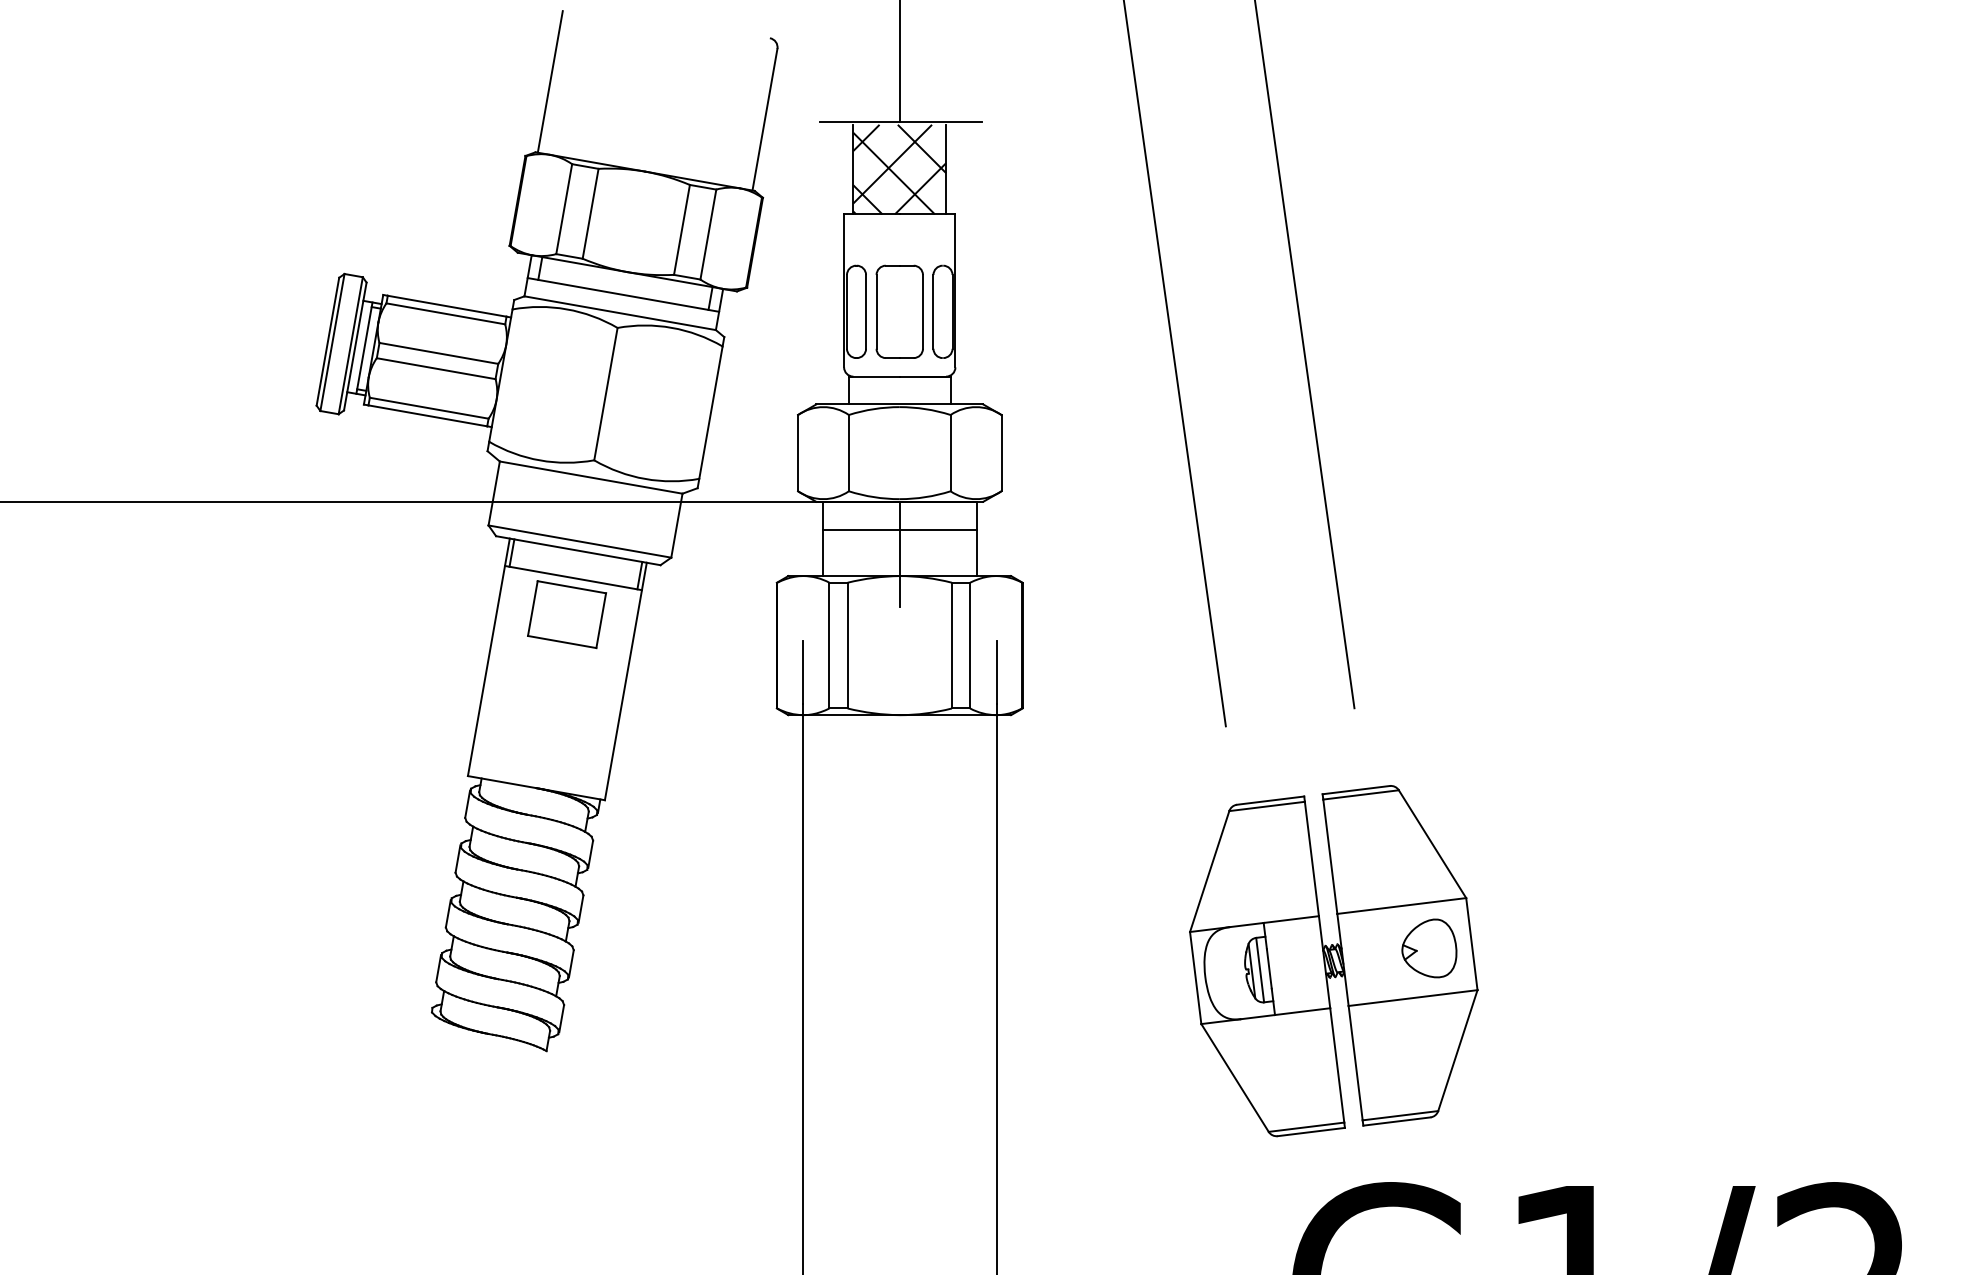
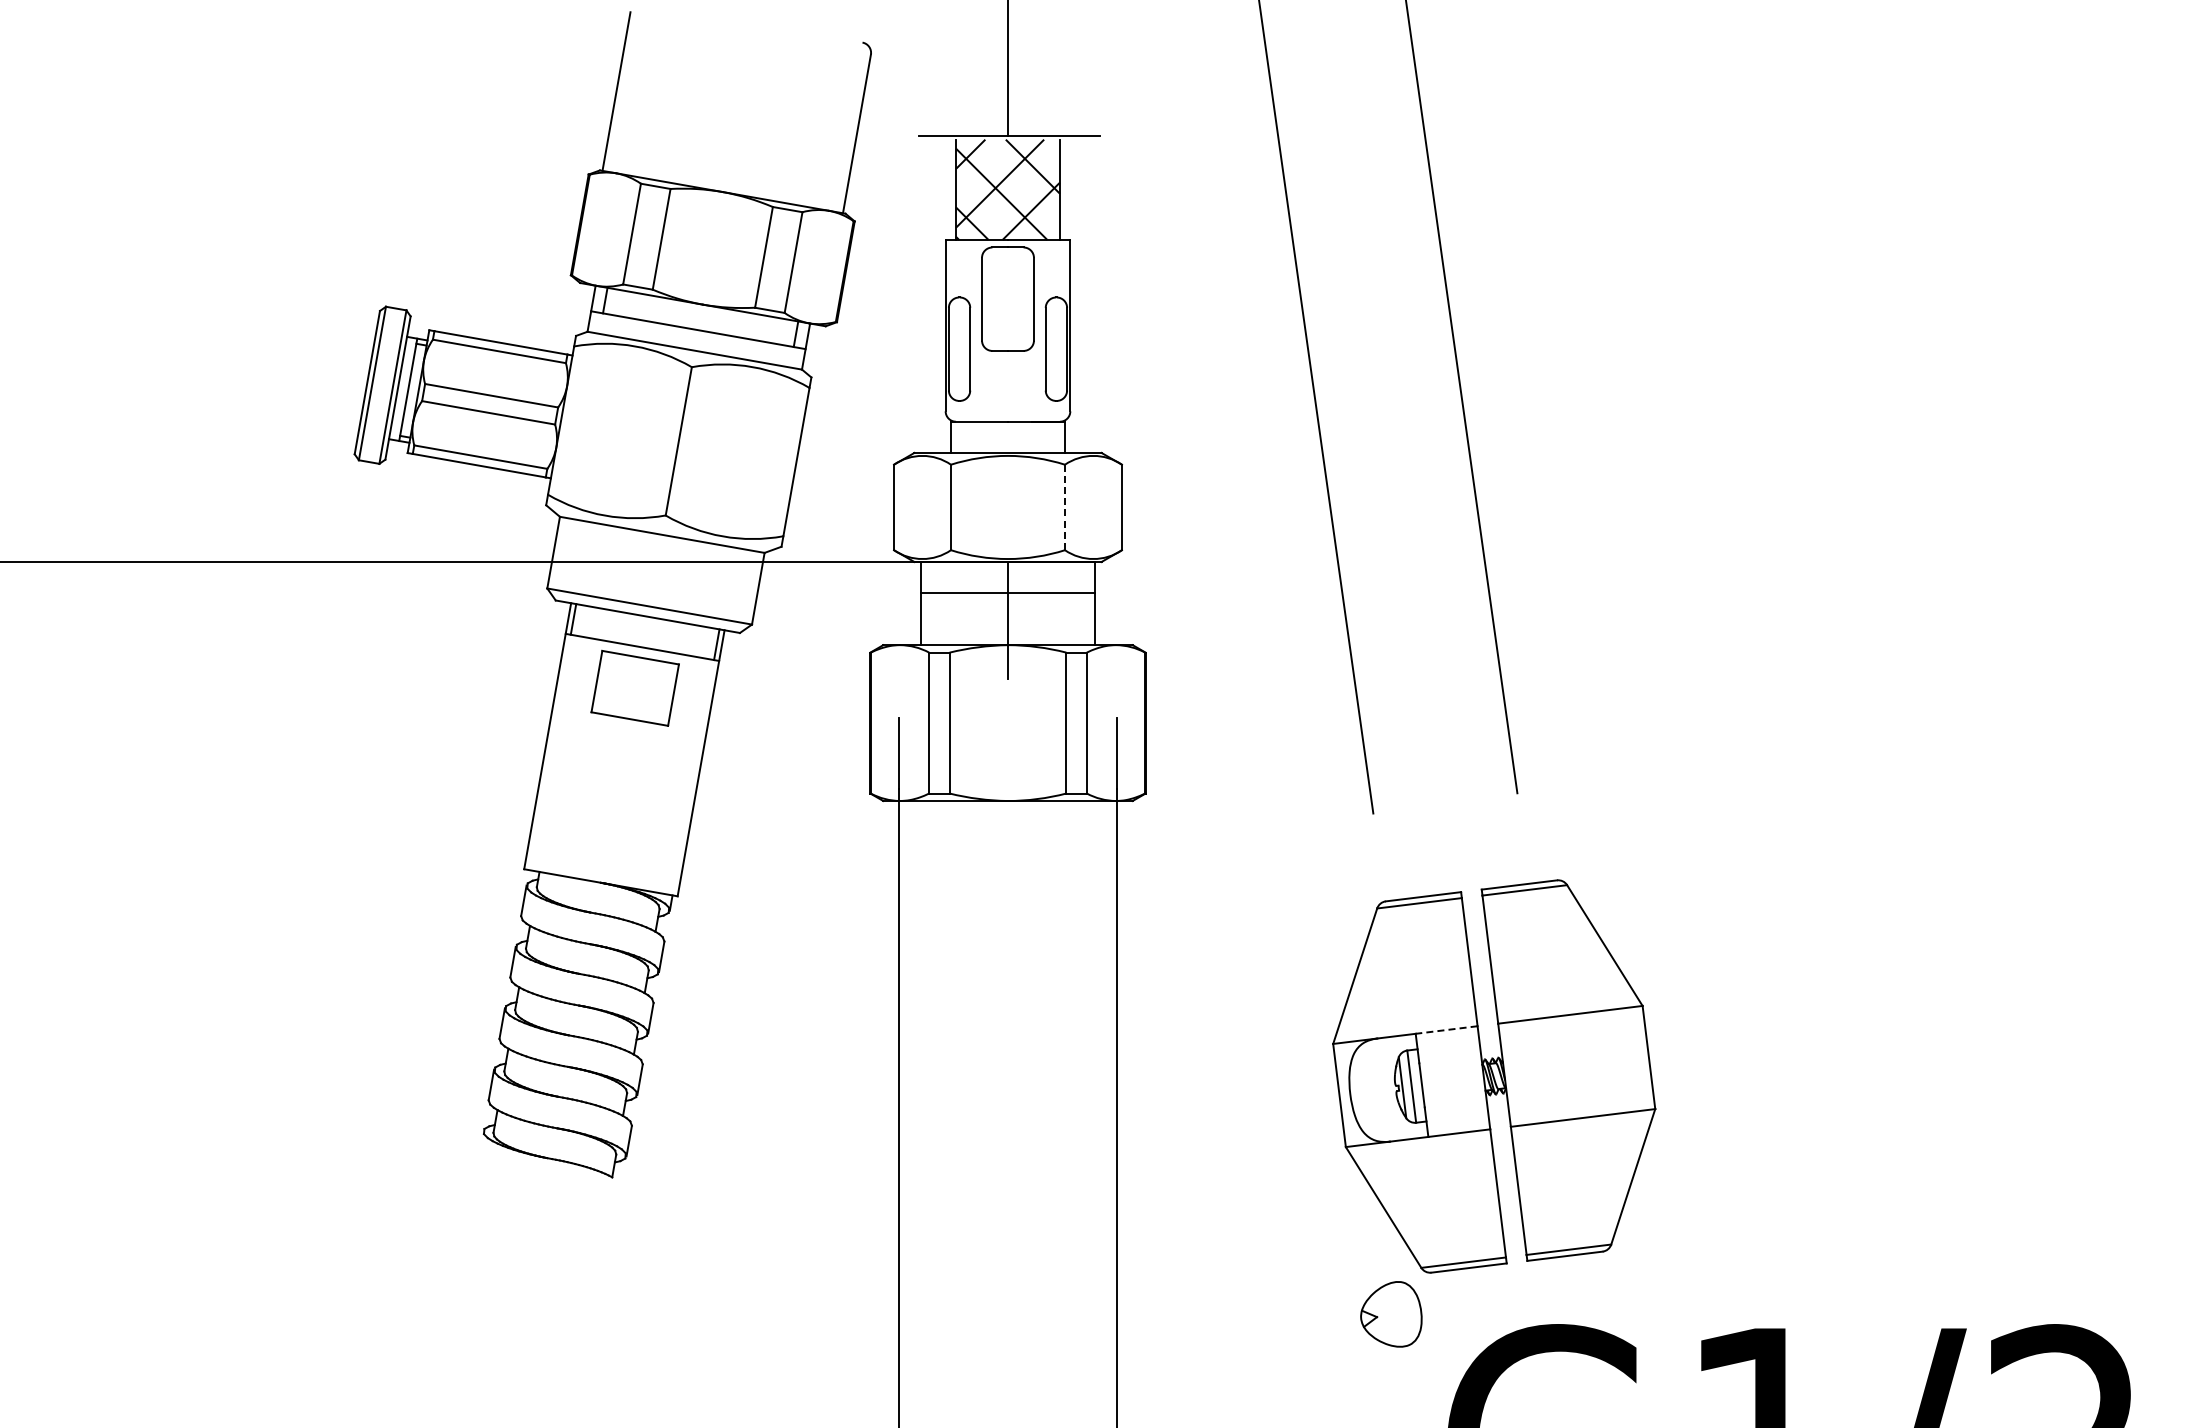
part: (899, 311) -> (1007, 298), moved
line: (950, 453) -> (1064, 507), solid -> dashed
line: (1291, 920) -> (1446, 1030), solid -> dashed
part: (1429, 948) -> (1391, 1314), moved

